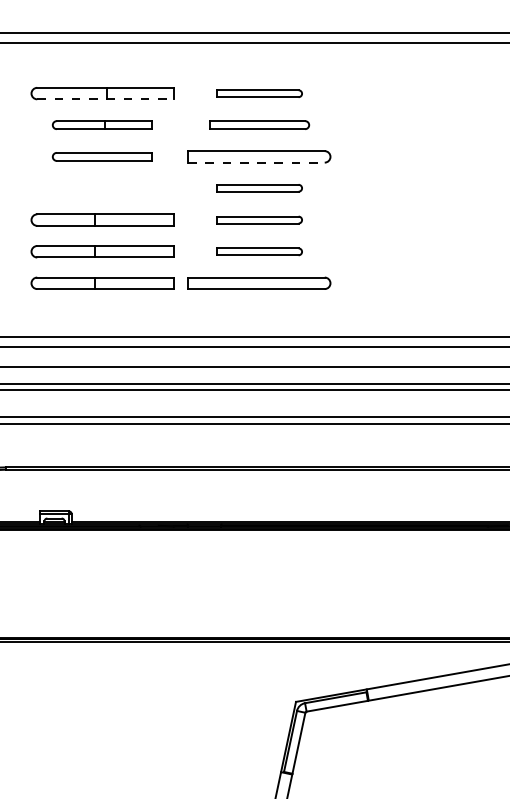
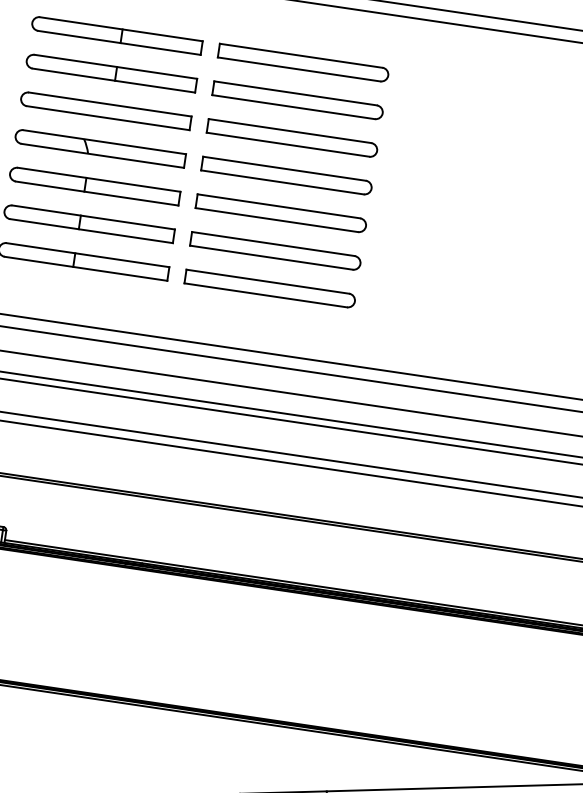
part: (259, 93) -> (303, 63), size x1.67
line: (106, 99) -> (120, 43), dashed -> solid
part: (102, 124) -> (111, 72), size x1.43
part: (259, 124) -> (298, 99), size x1.43
part: (102, 156) -> (105, 110), size x1.43
line: (256, 162) -> (288, 144), dashed -> solid
part: (102, 187) -> (100, 147), added
part: (259, 187) -> (287, 174), size x1.67
part: (259, 219) -> (281, 213), size x1.67
part: (259, 251) -> (275, 251), size x1.67

